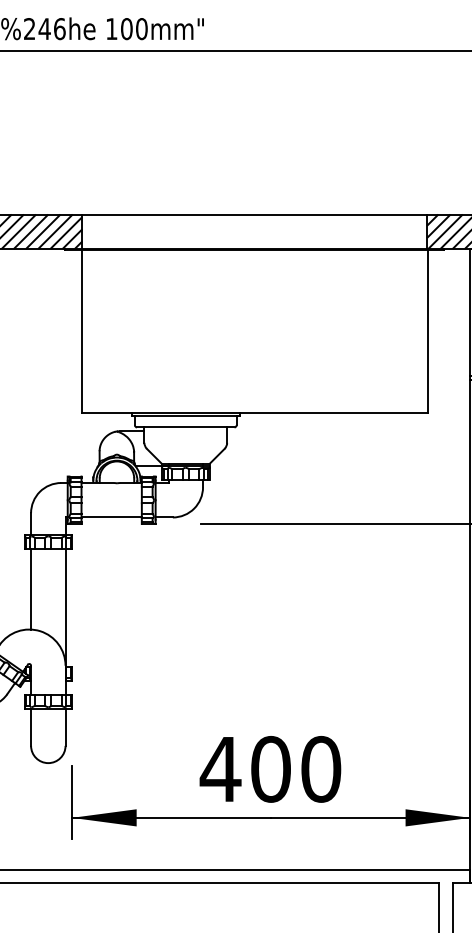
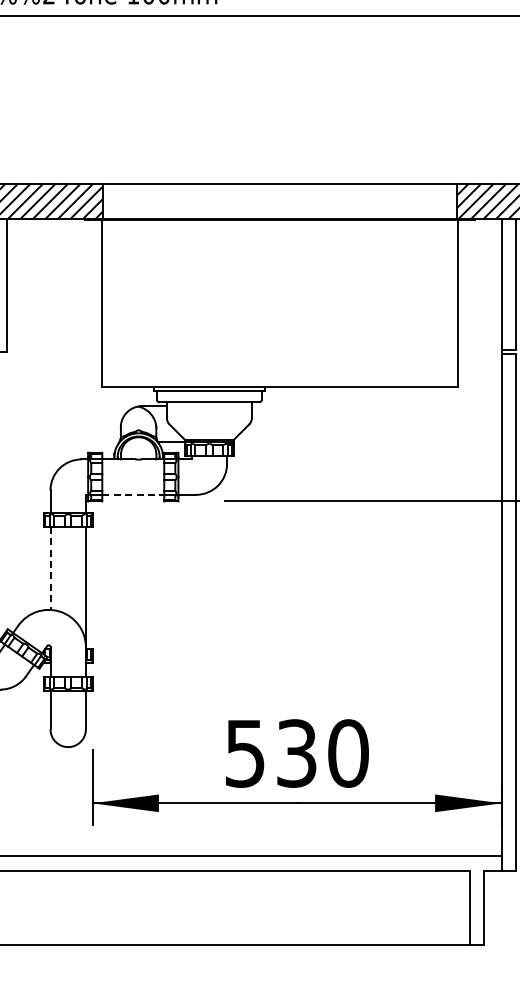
line: (111, 517) -> (133, 494), solid -> dashed
line: (31, 589) -> (50, 568), solid -> dashed
text: (245, 769) -> (270, 753), 400 -> 530

